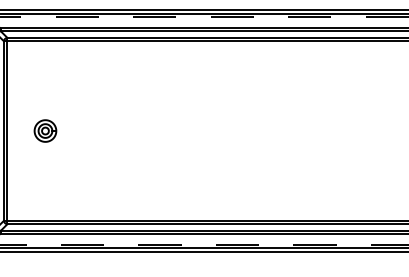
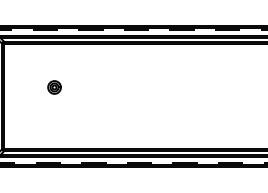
part: (45, 131) -> (54, 87), moved

